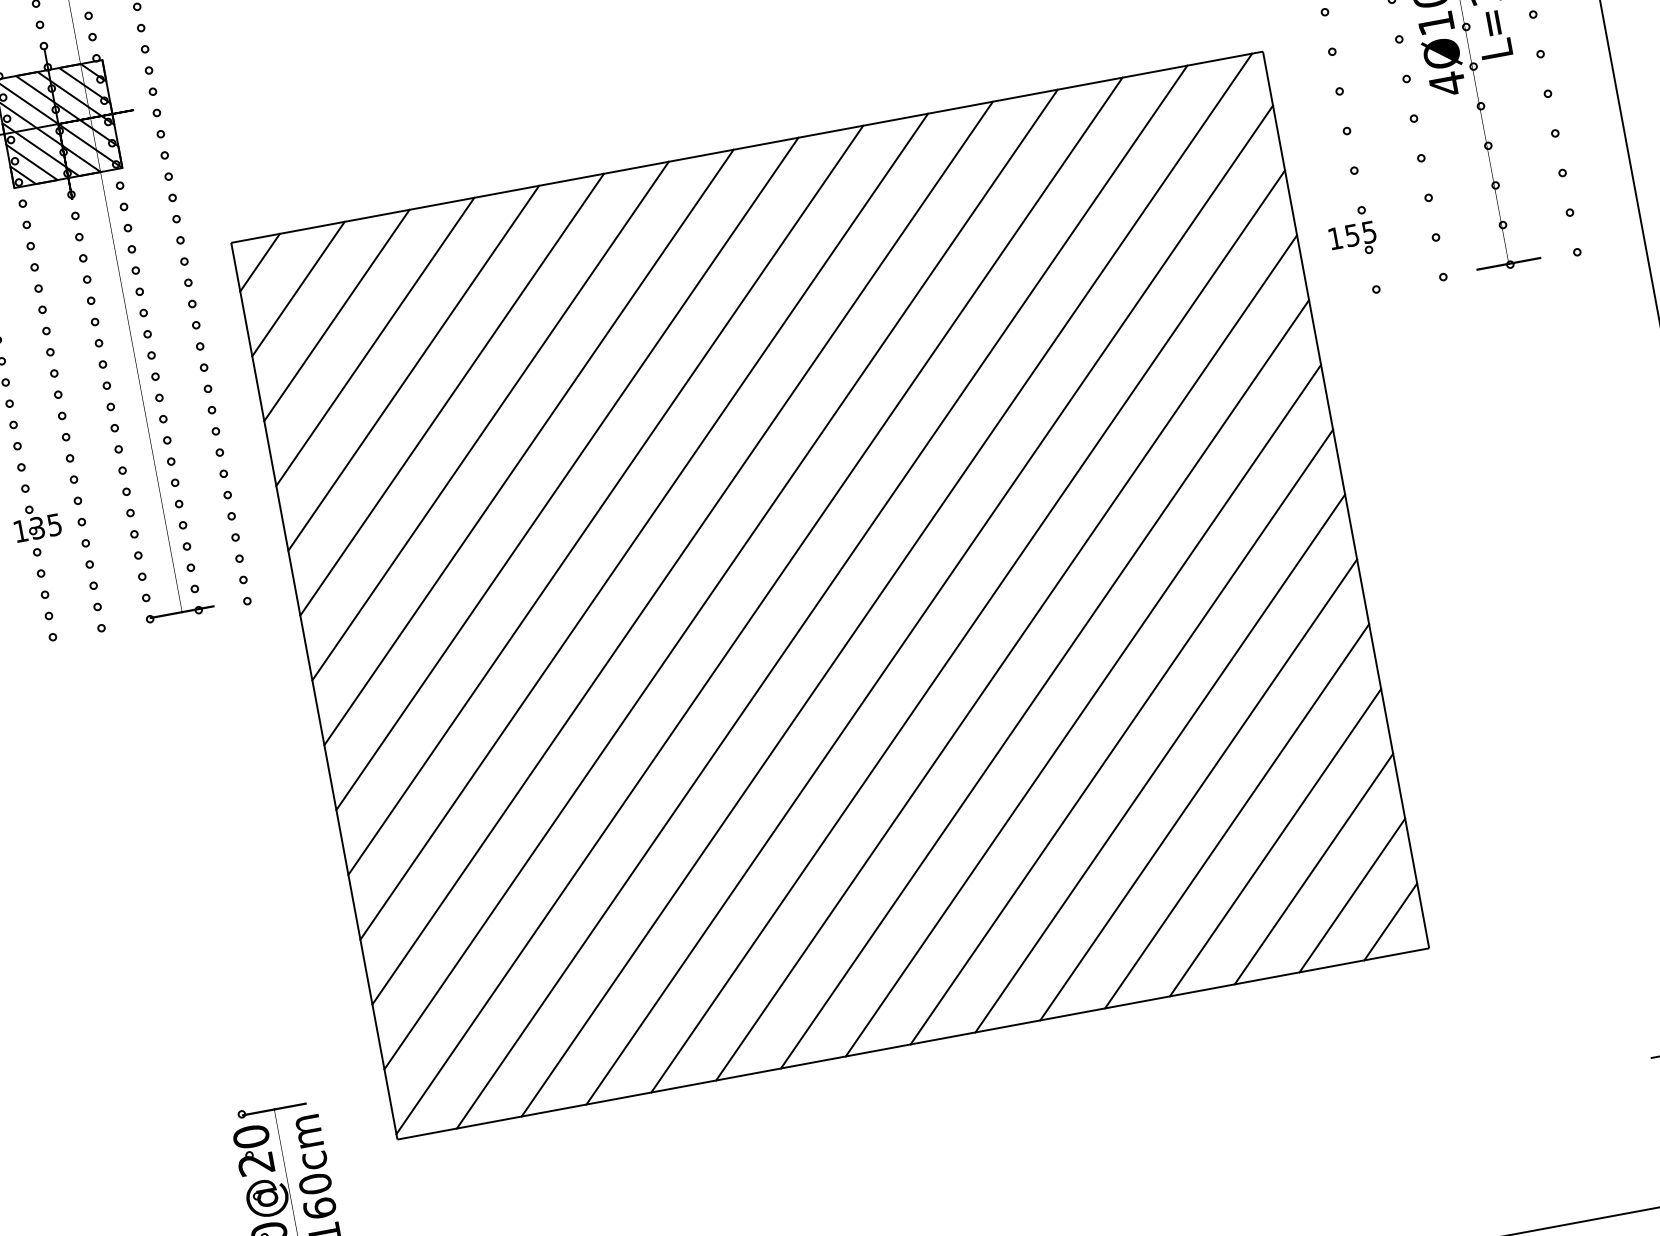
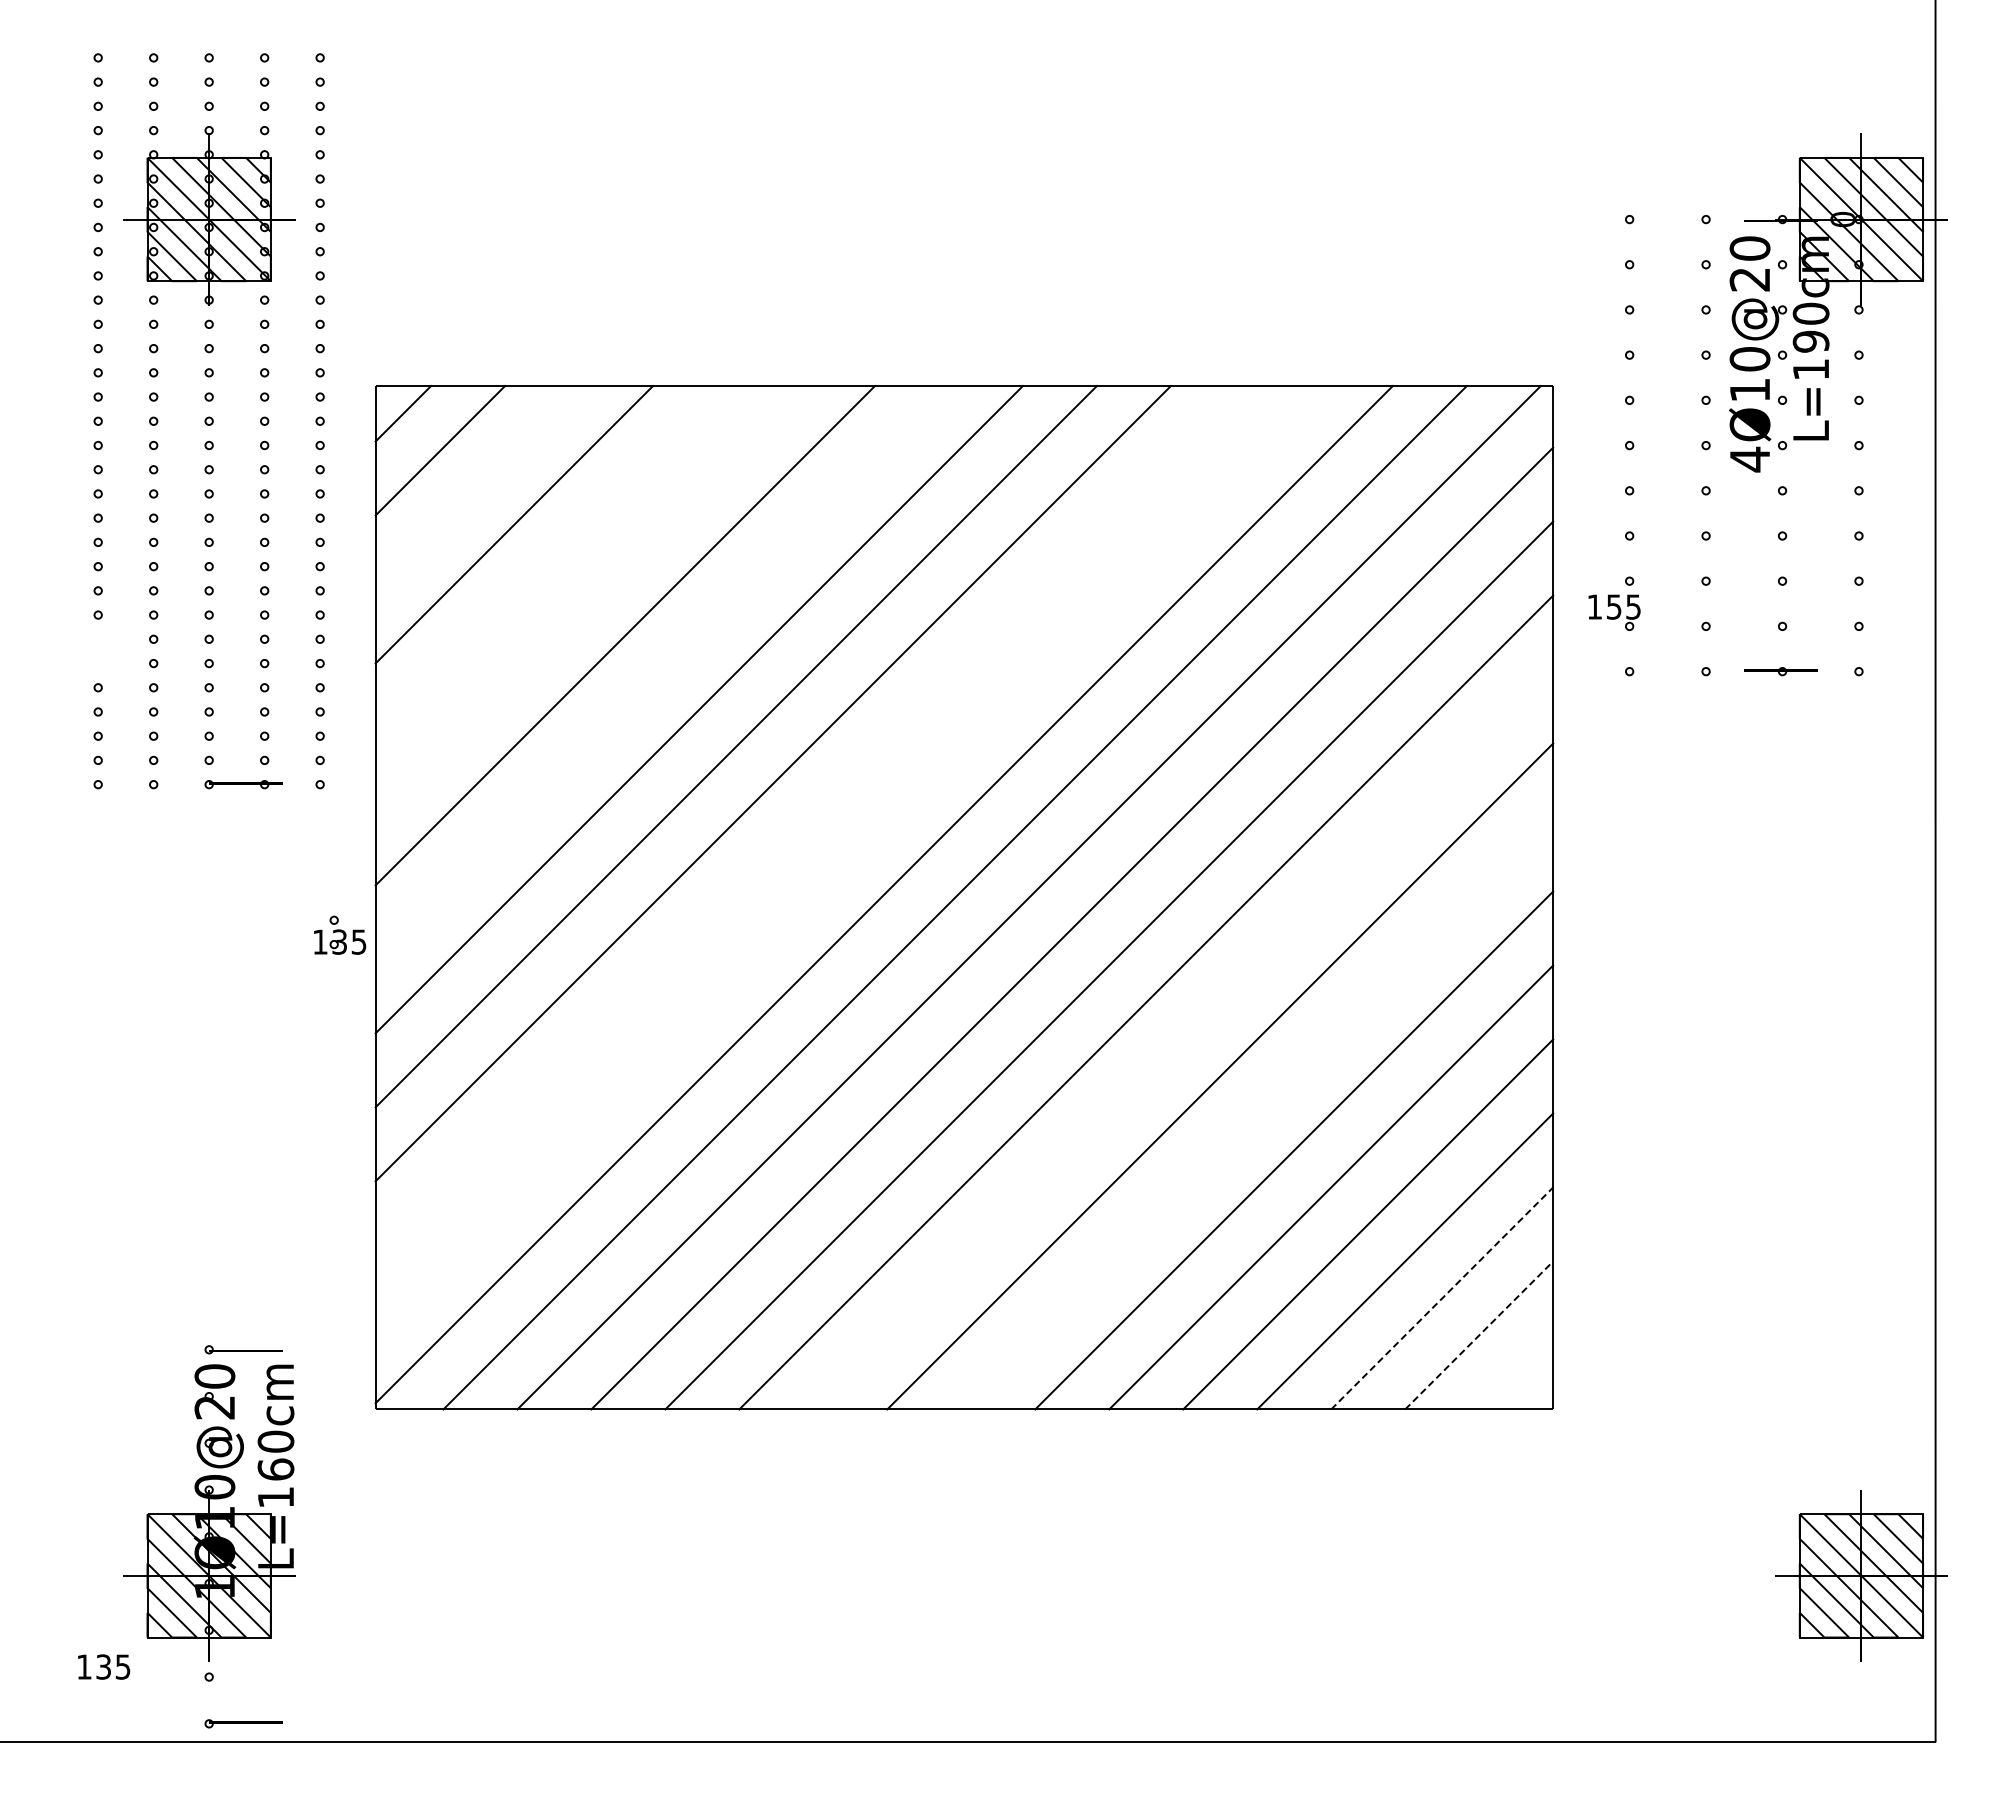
line: (337, 315) -> (477, 487), removed
line: (413, 368) -> (551, 561), removed
line: (452, 394) -> (588, 598), removed
line: (529, 447) -> (662, 672), removed
part: (37, 521) -> (340, 934), moved
line: (681, 553) -> (809, 820), removed
line: (720, 579) -> (846, 857), removed
line: (1045, 684) -> (1183, 1039), removed
line: (1122, 737) -> (1257, 1113), removed
line: (1314, 869) -> (1442, 1298), solid -> dashed
line: (1352, 895) -> (1479, 1335), solid -> dashed
line: (1391, 921) -> (1516, 1372), removed

